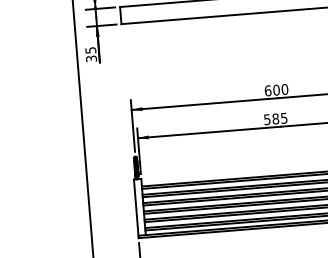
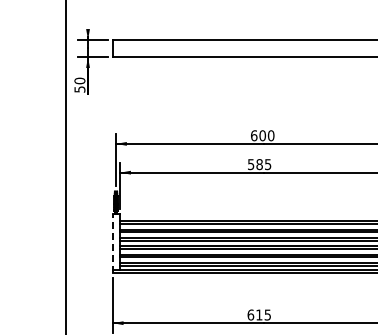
text: (90, 53) -> (79, 84), 35 -> 50
line: (136, 209) -> (112, 243), solid -> dashed

